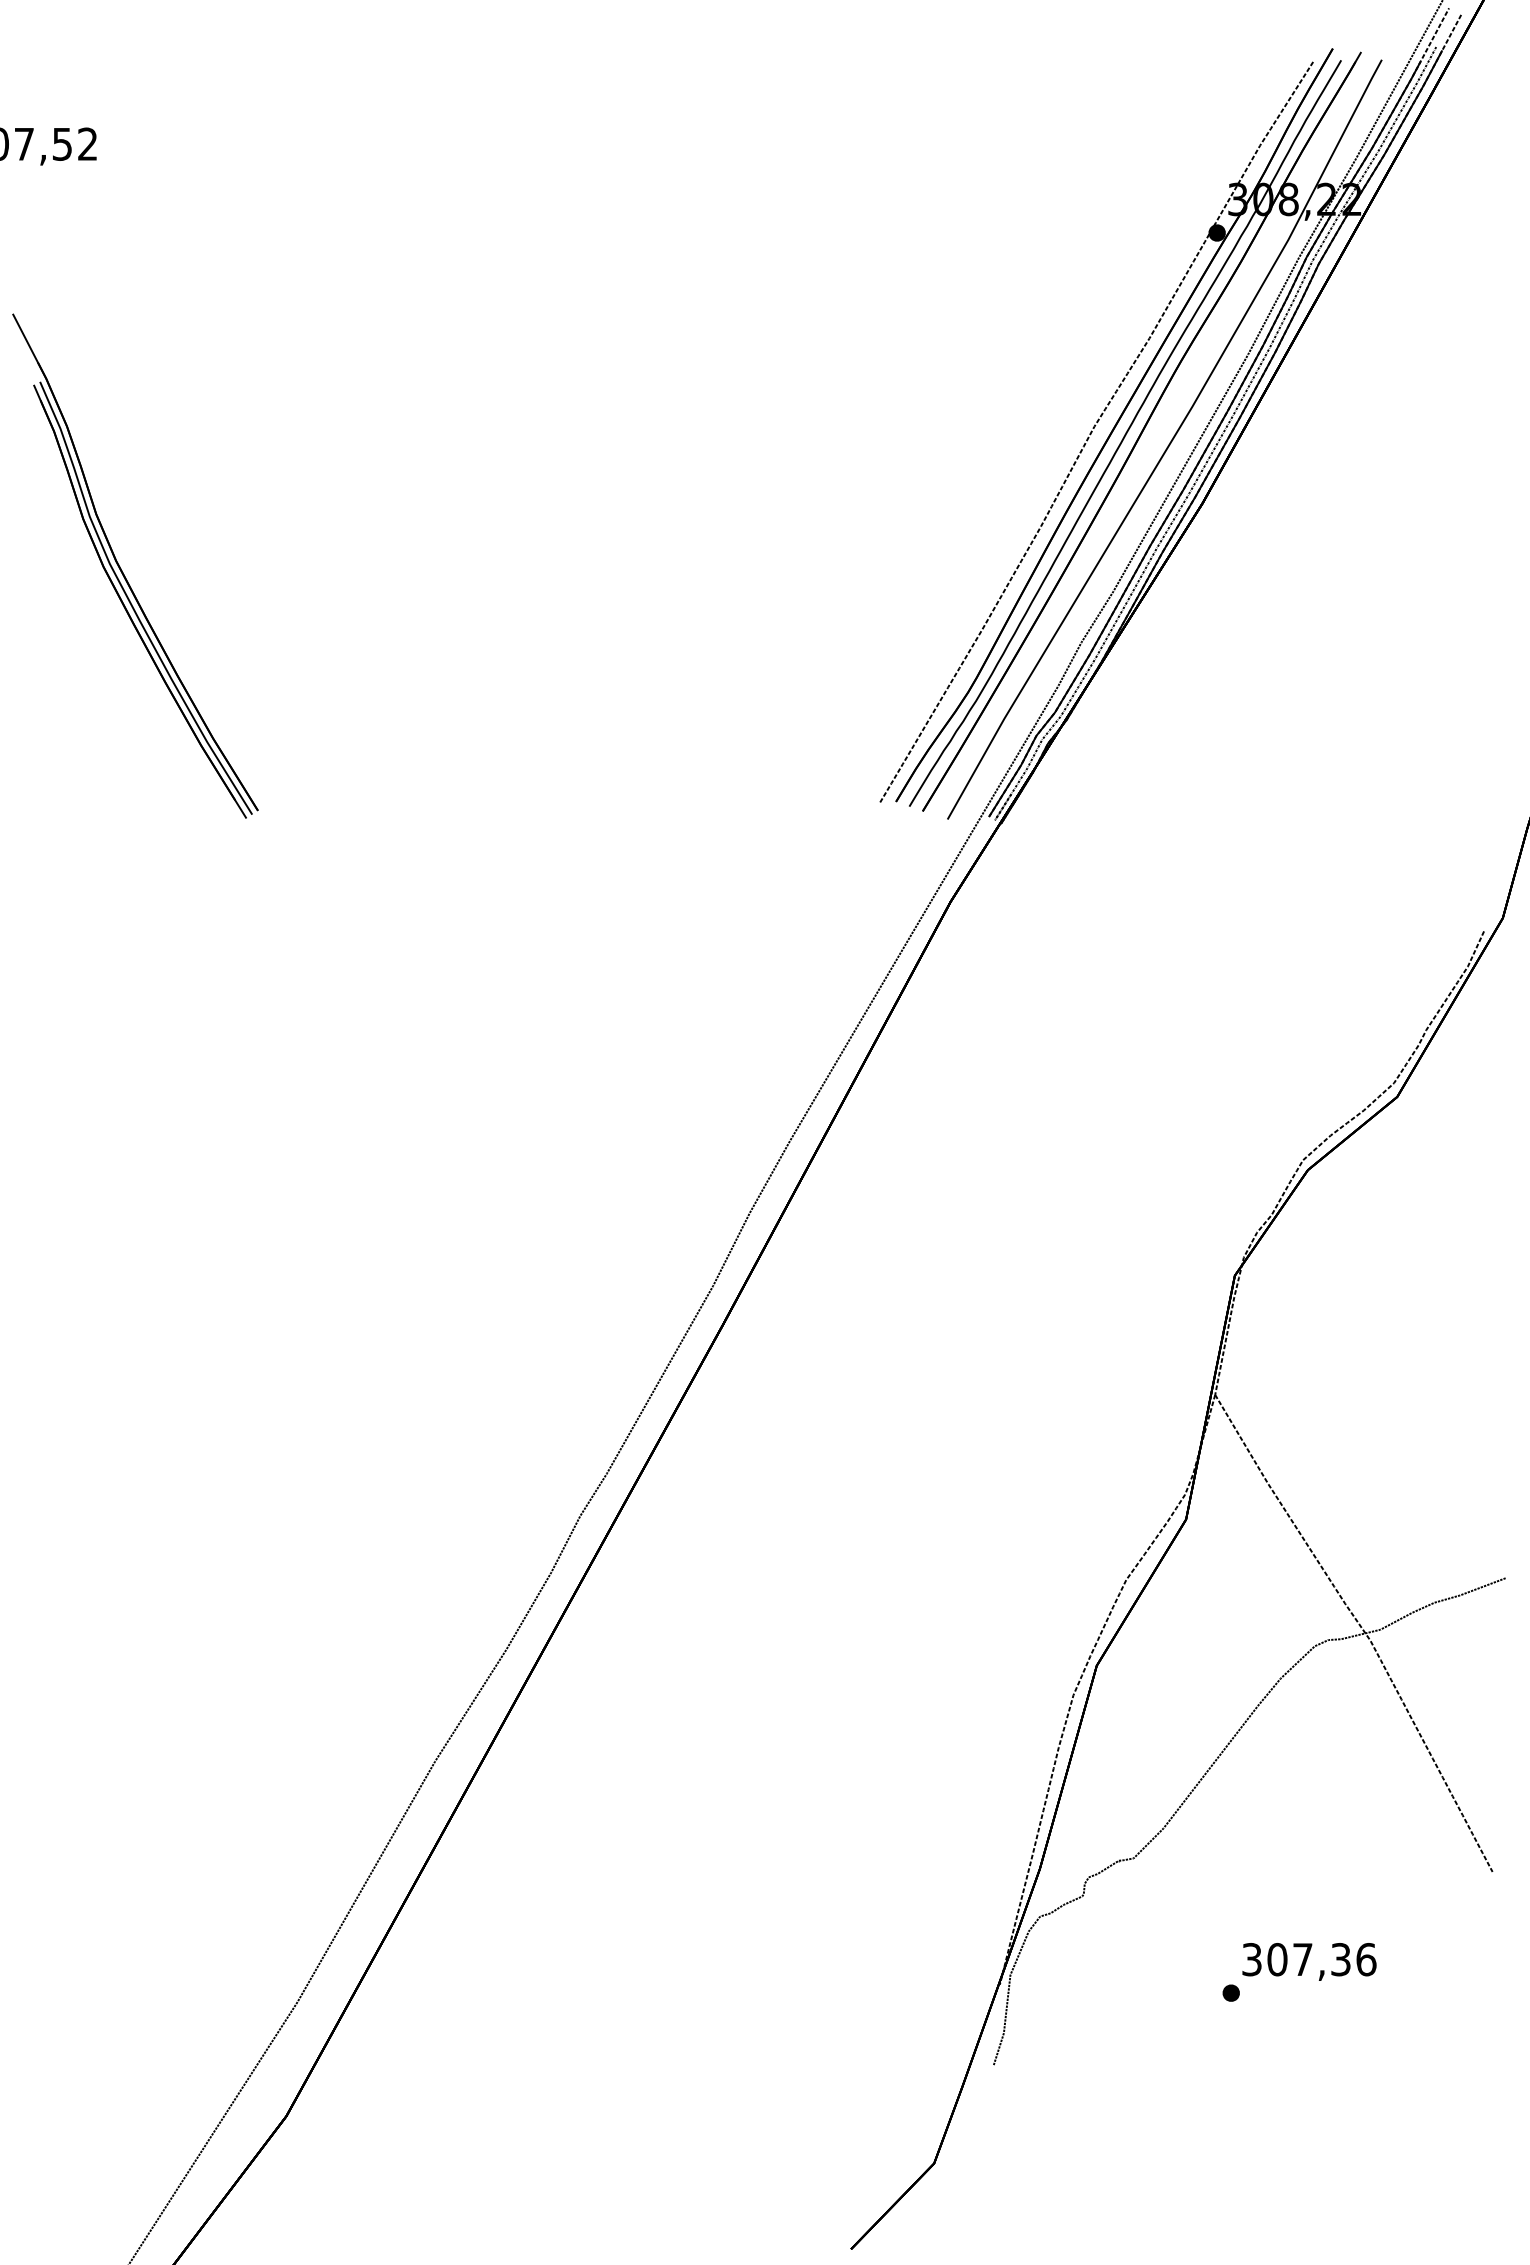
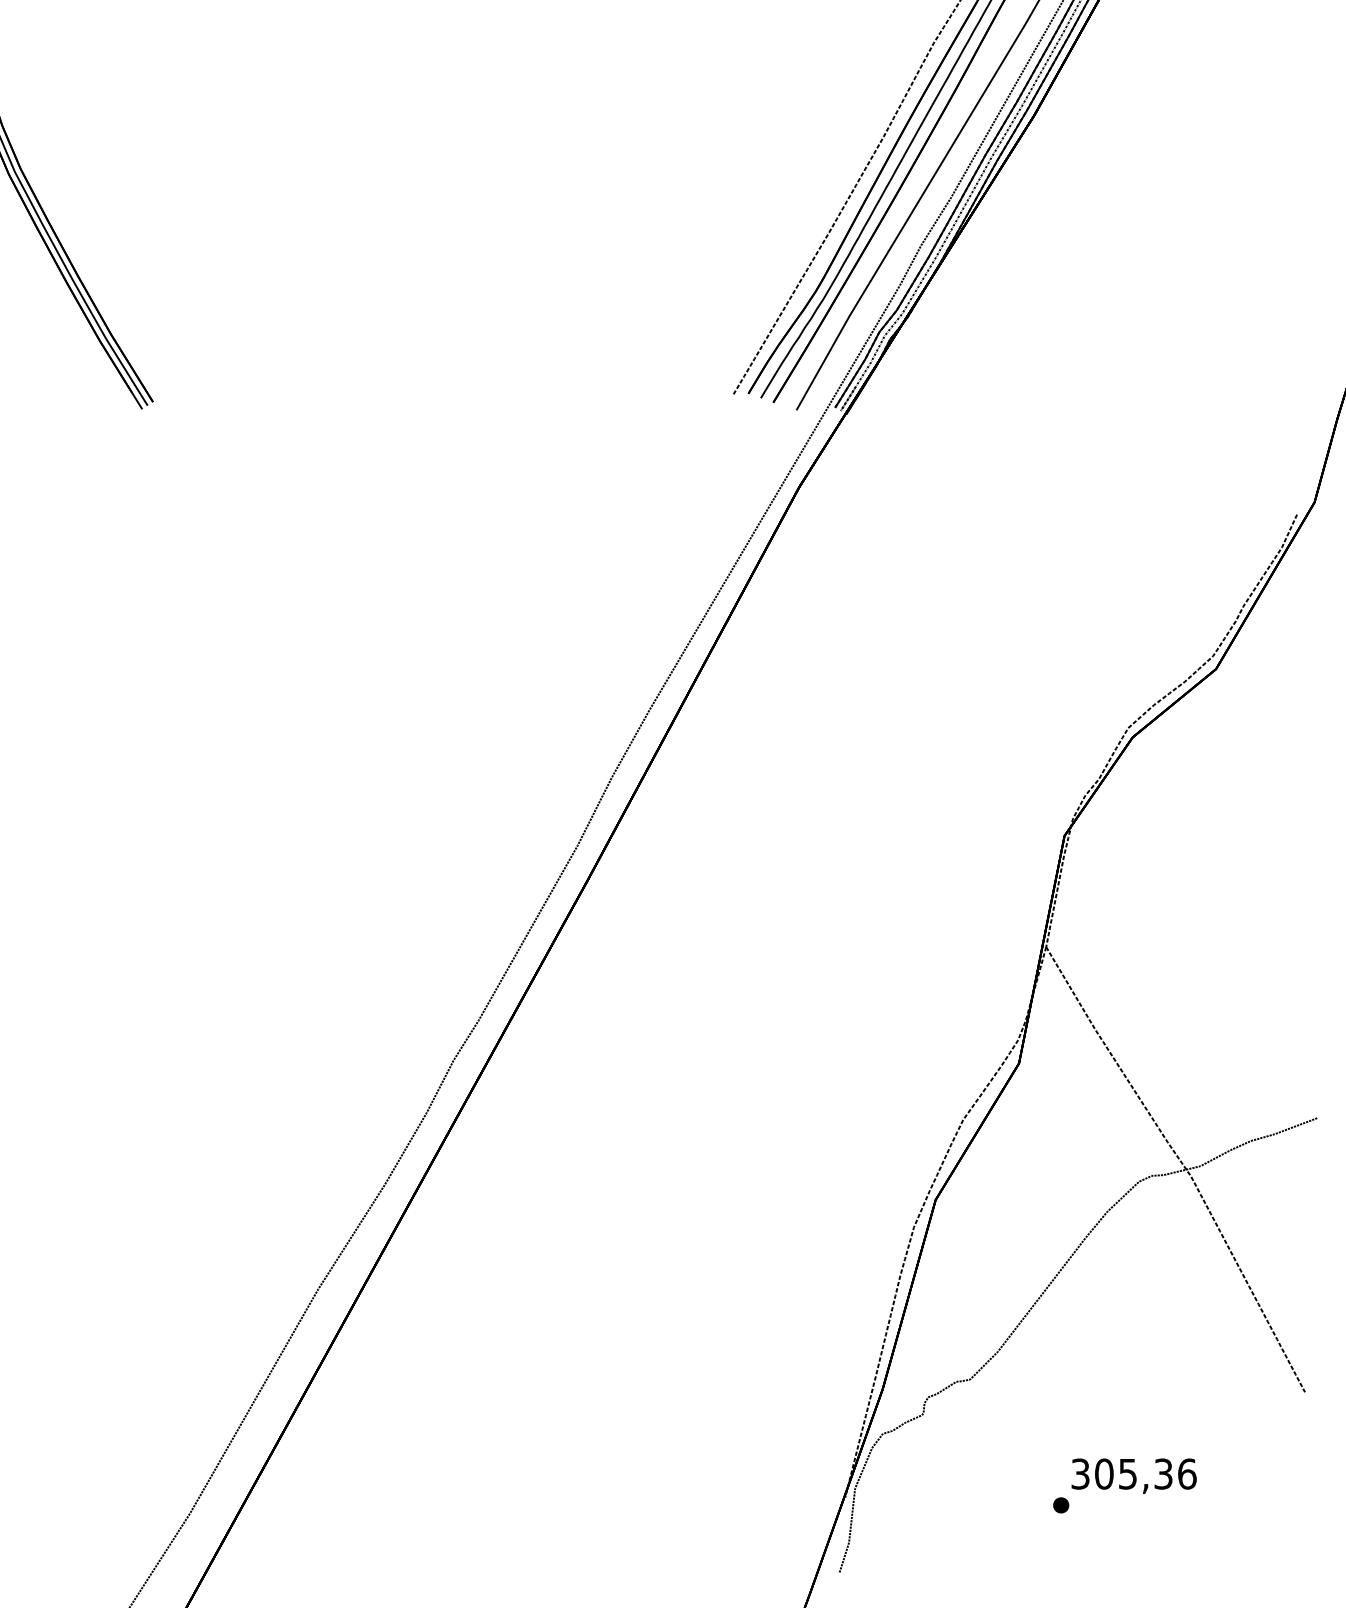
text: (1302, 1959) -> (1127, 1473), 307,36 -> 305,36

